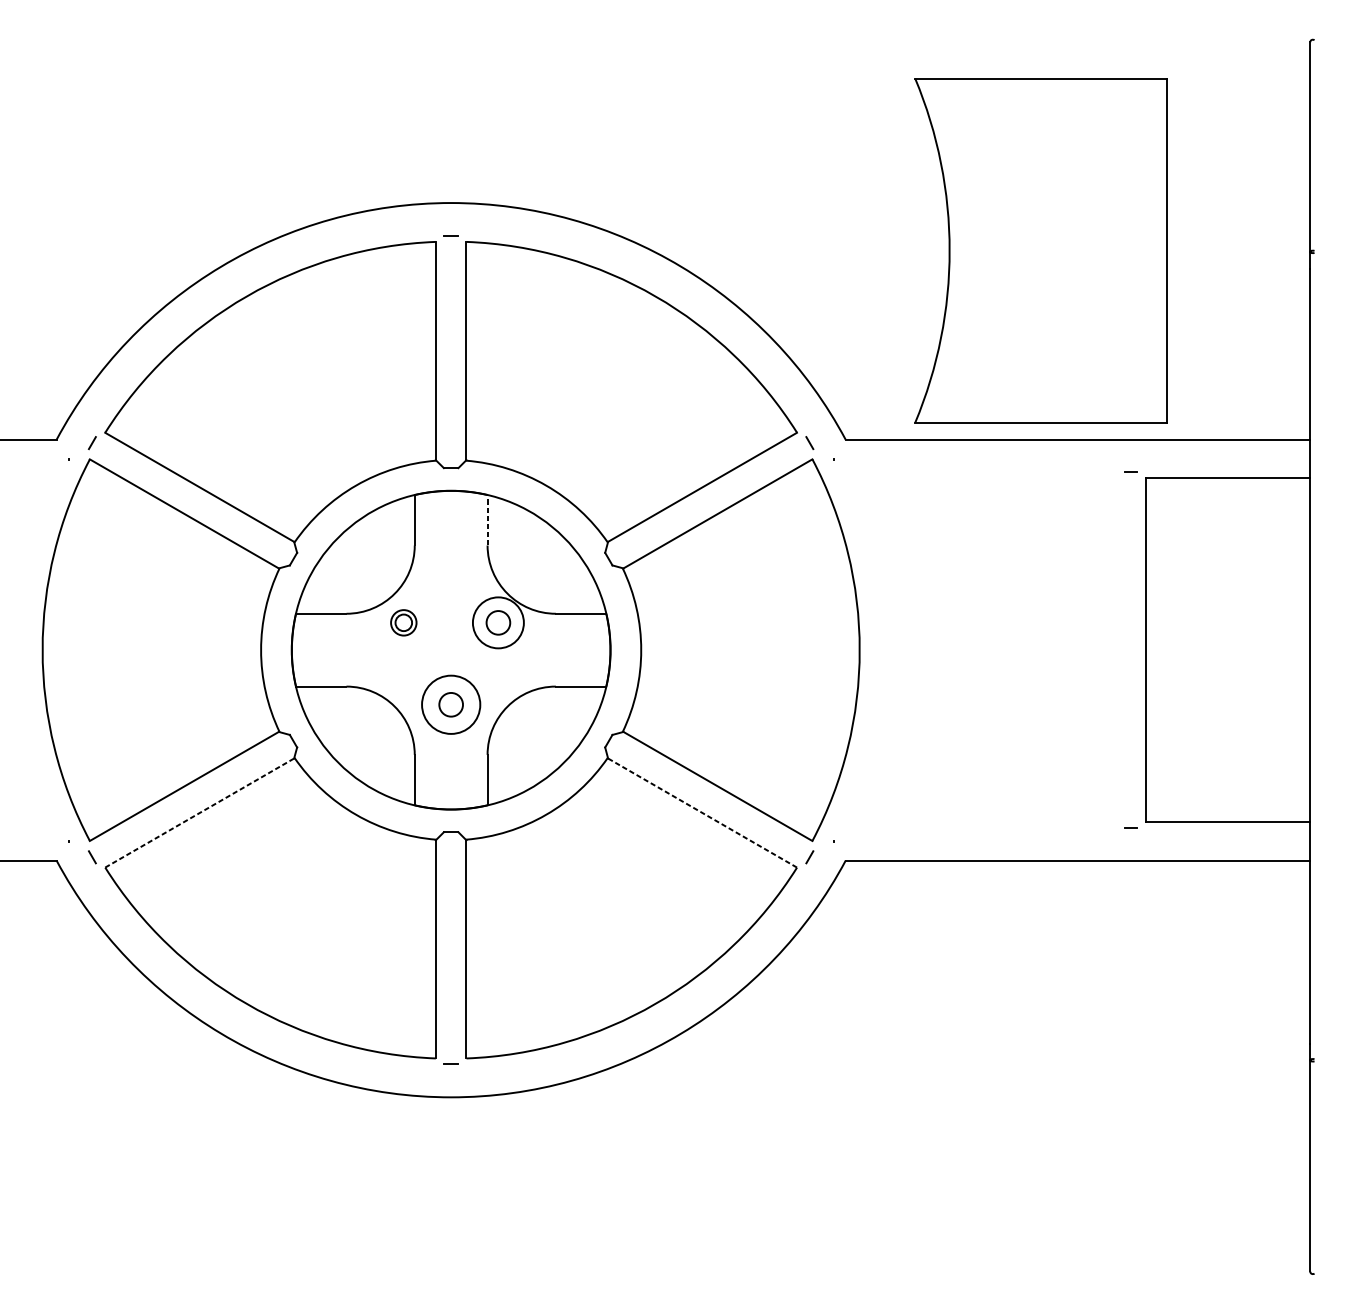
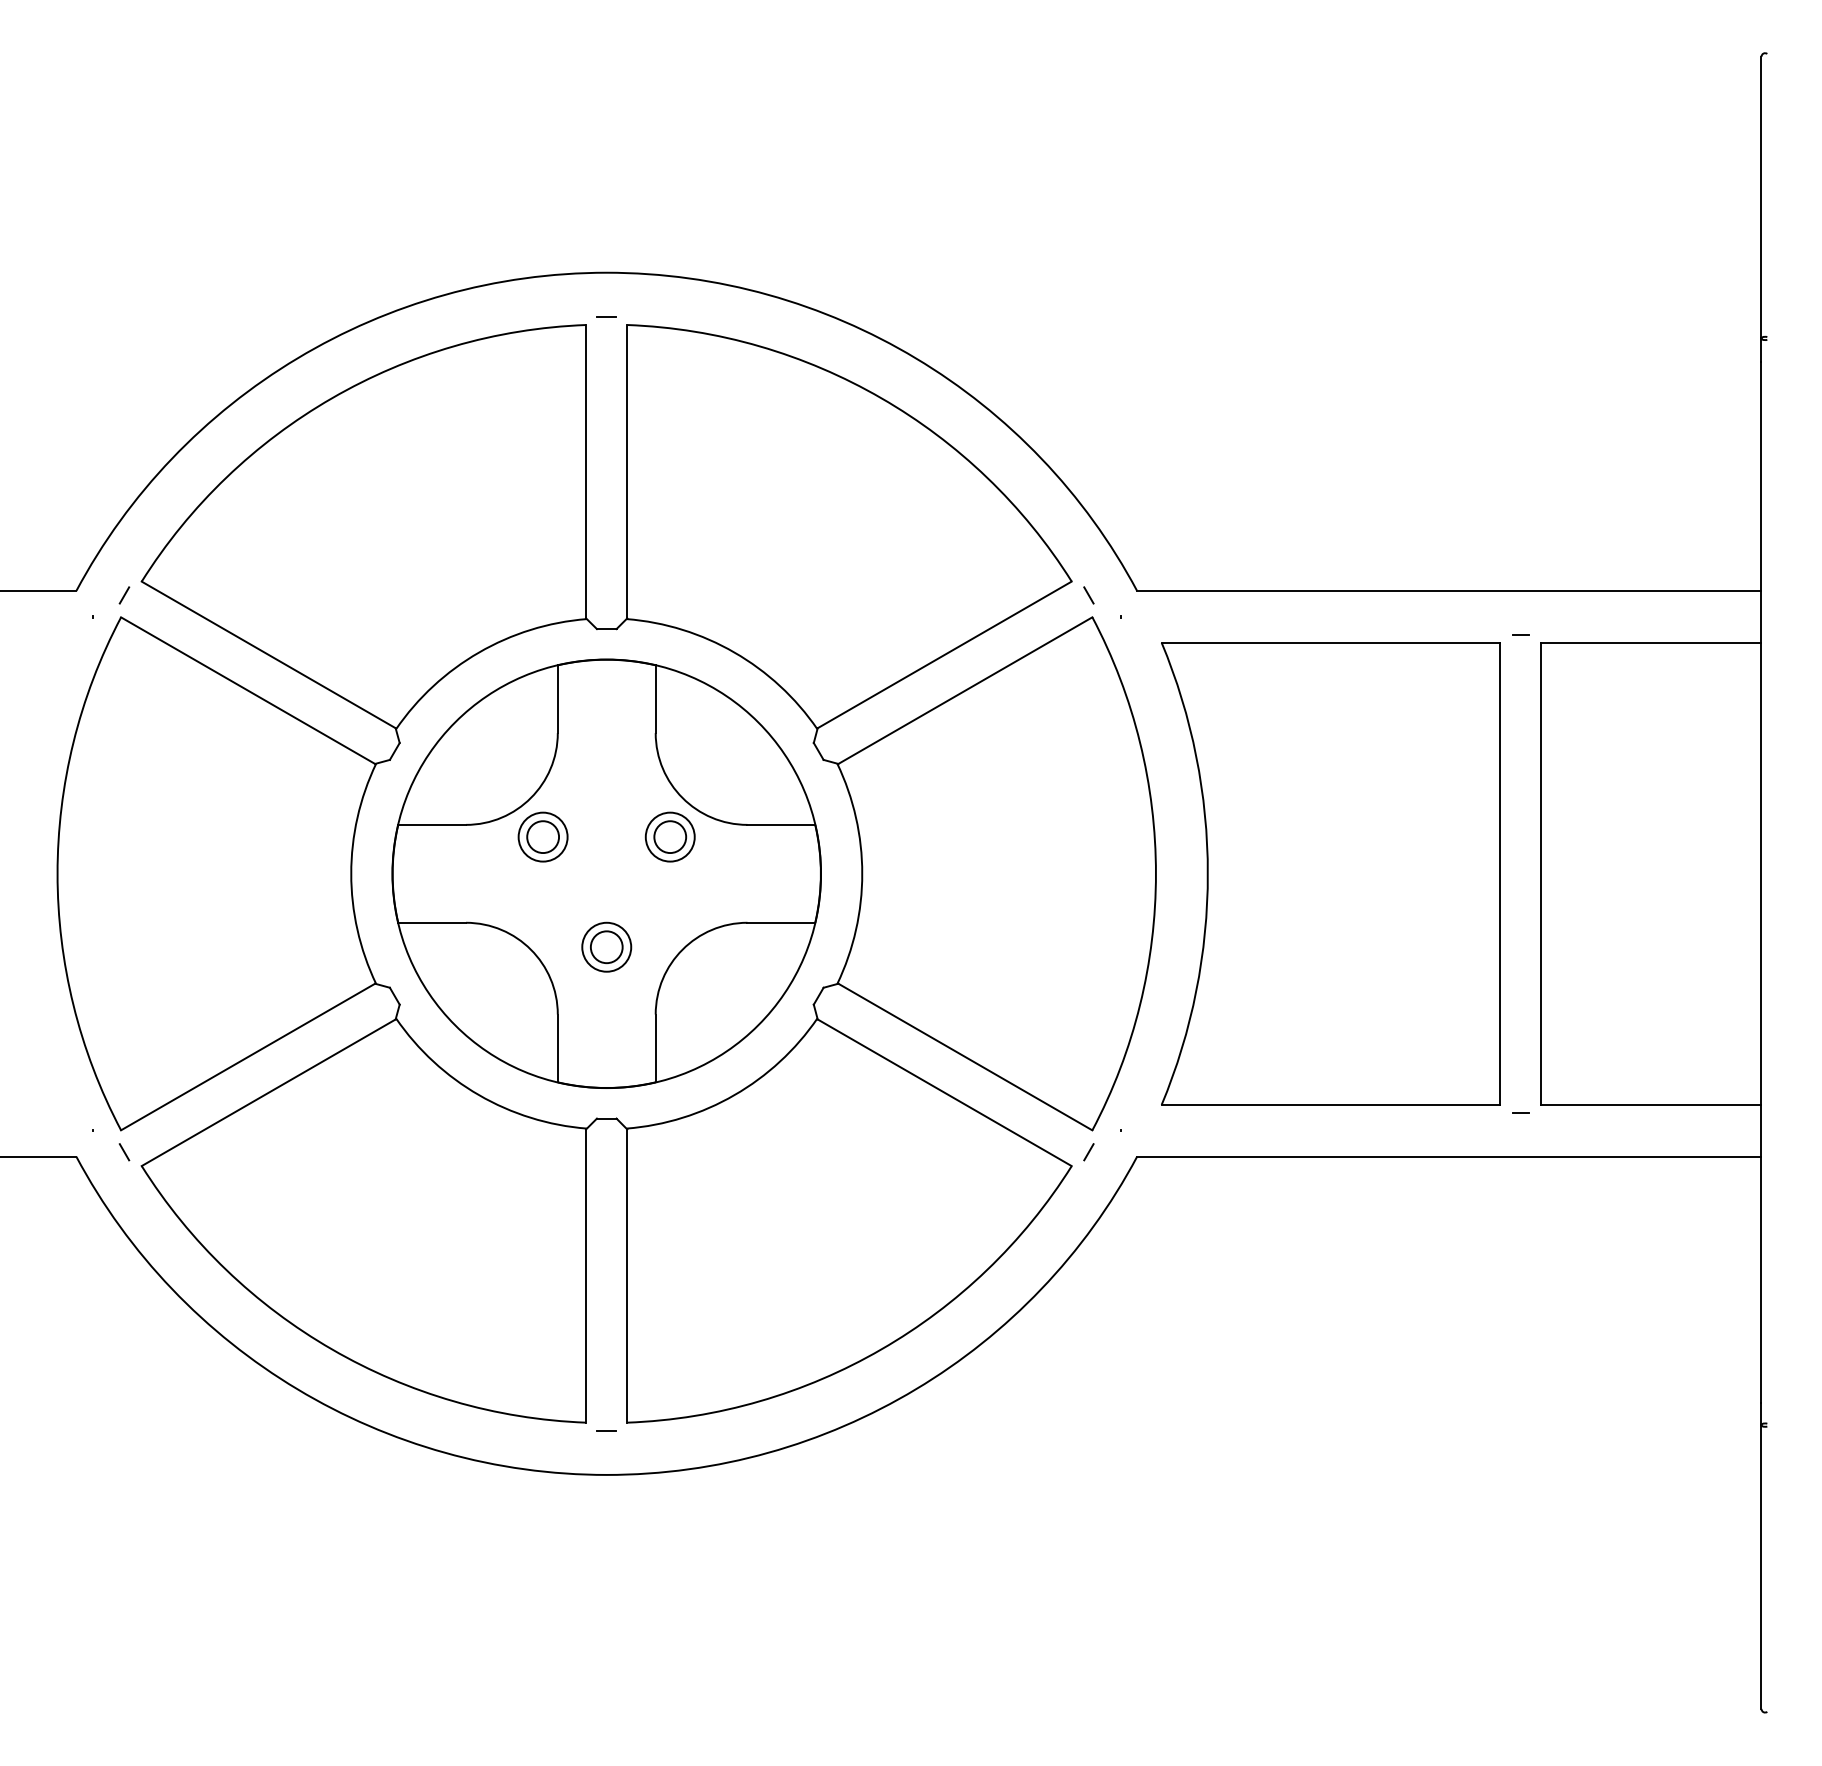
part: (1040, 250) -> (1330, 873), moved
line: (487, 520) -> (655, 699), dashed -> solid
part: (403, 622) -> (542, 836), size x1.43
circle: (497, 622) -> (669, 836), size x0.71
circle: (450, 704) -> (606, 946), size x0.62
line: (199, 812) -> (268, 1092), dashed -> solid
line: (702, 812) -> (944, 1092), dashed -> solid

